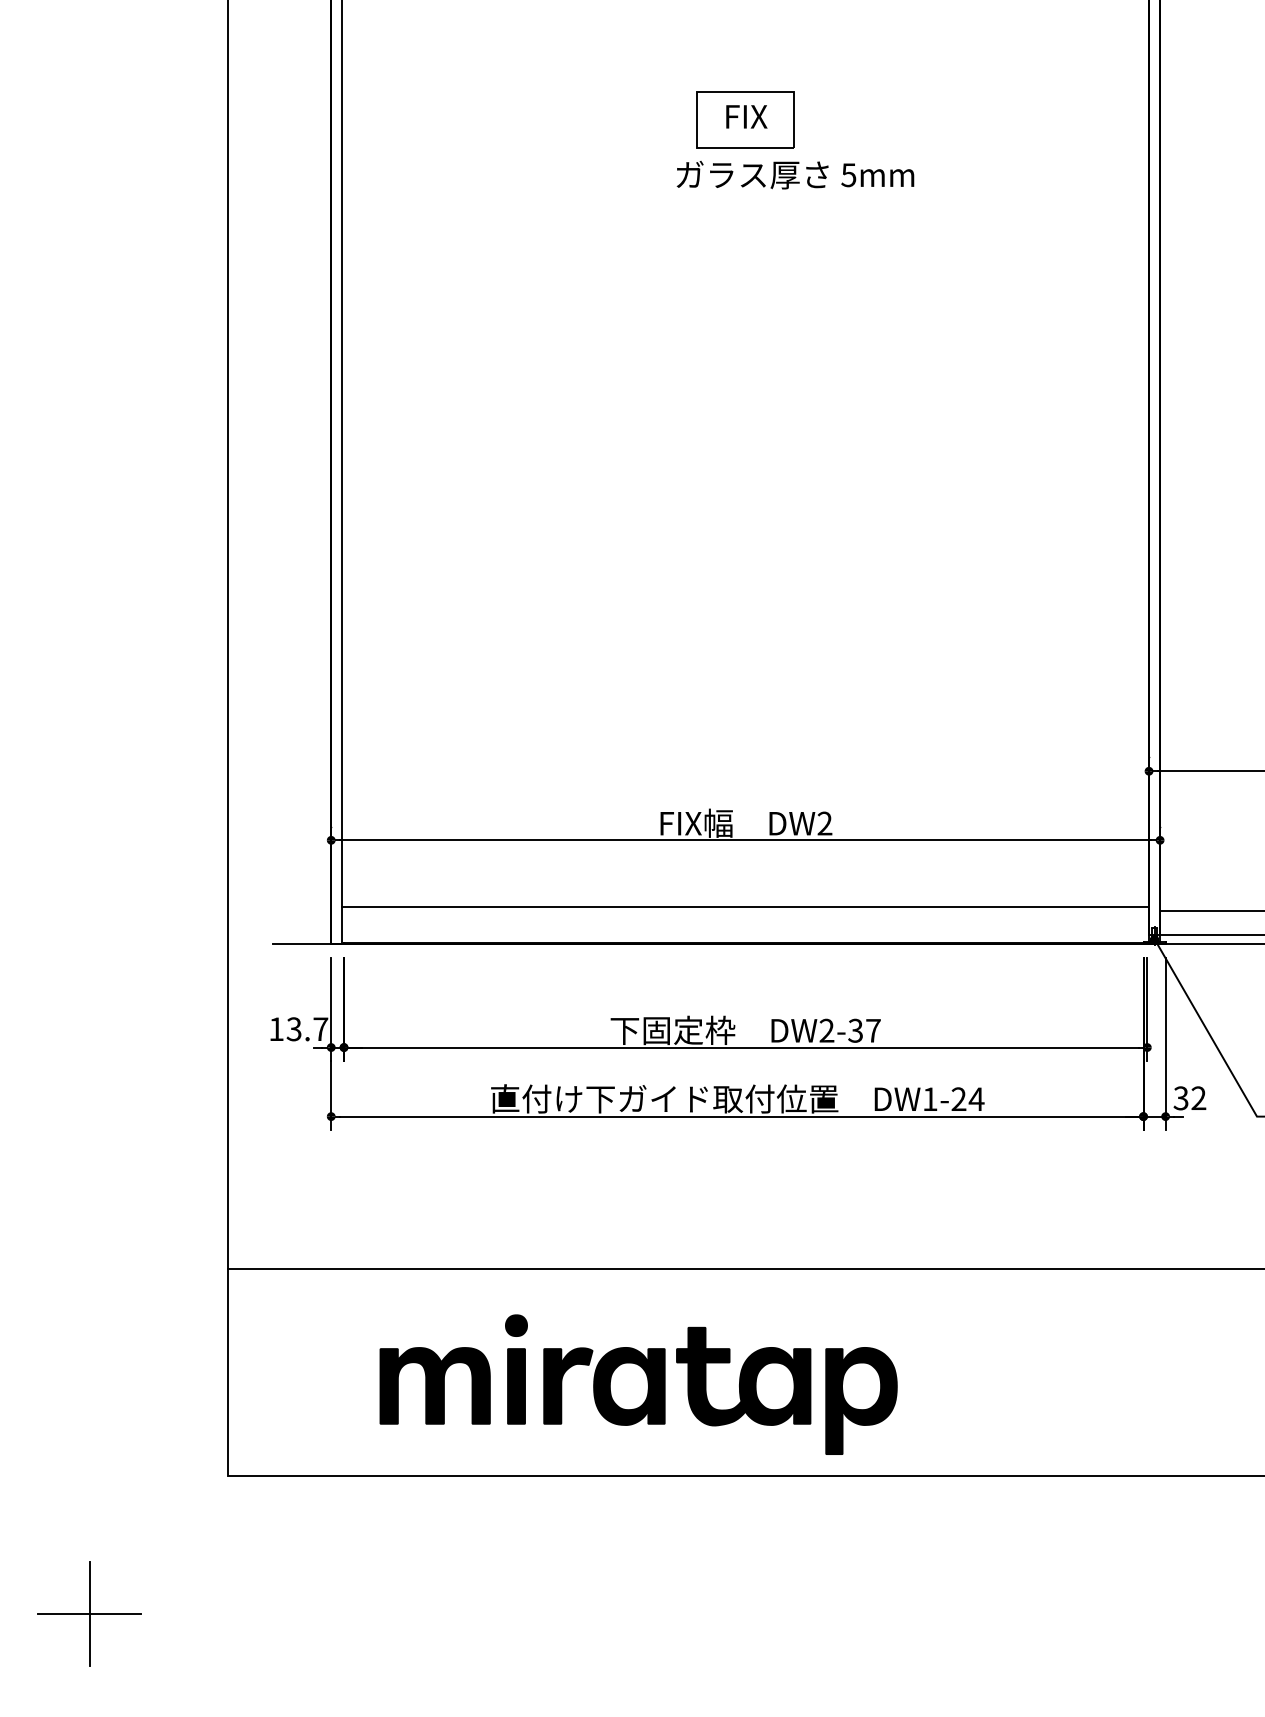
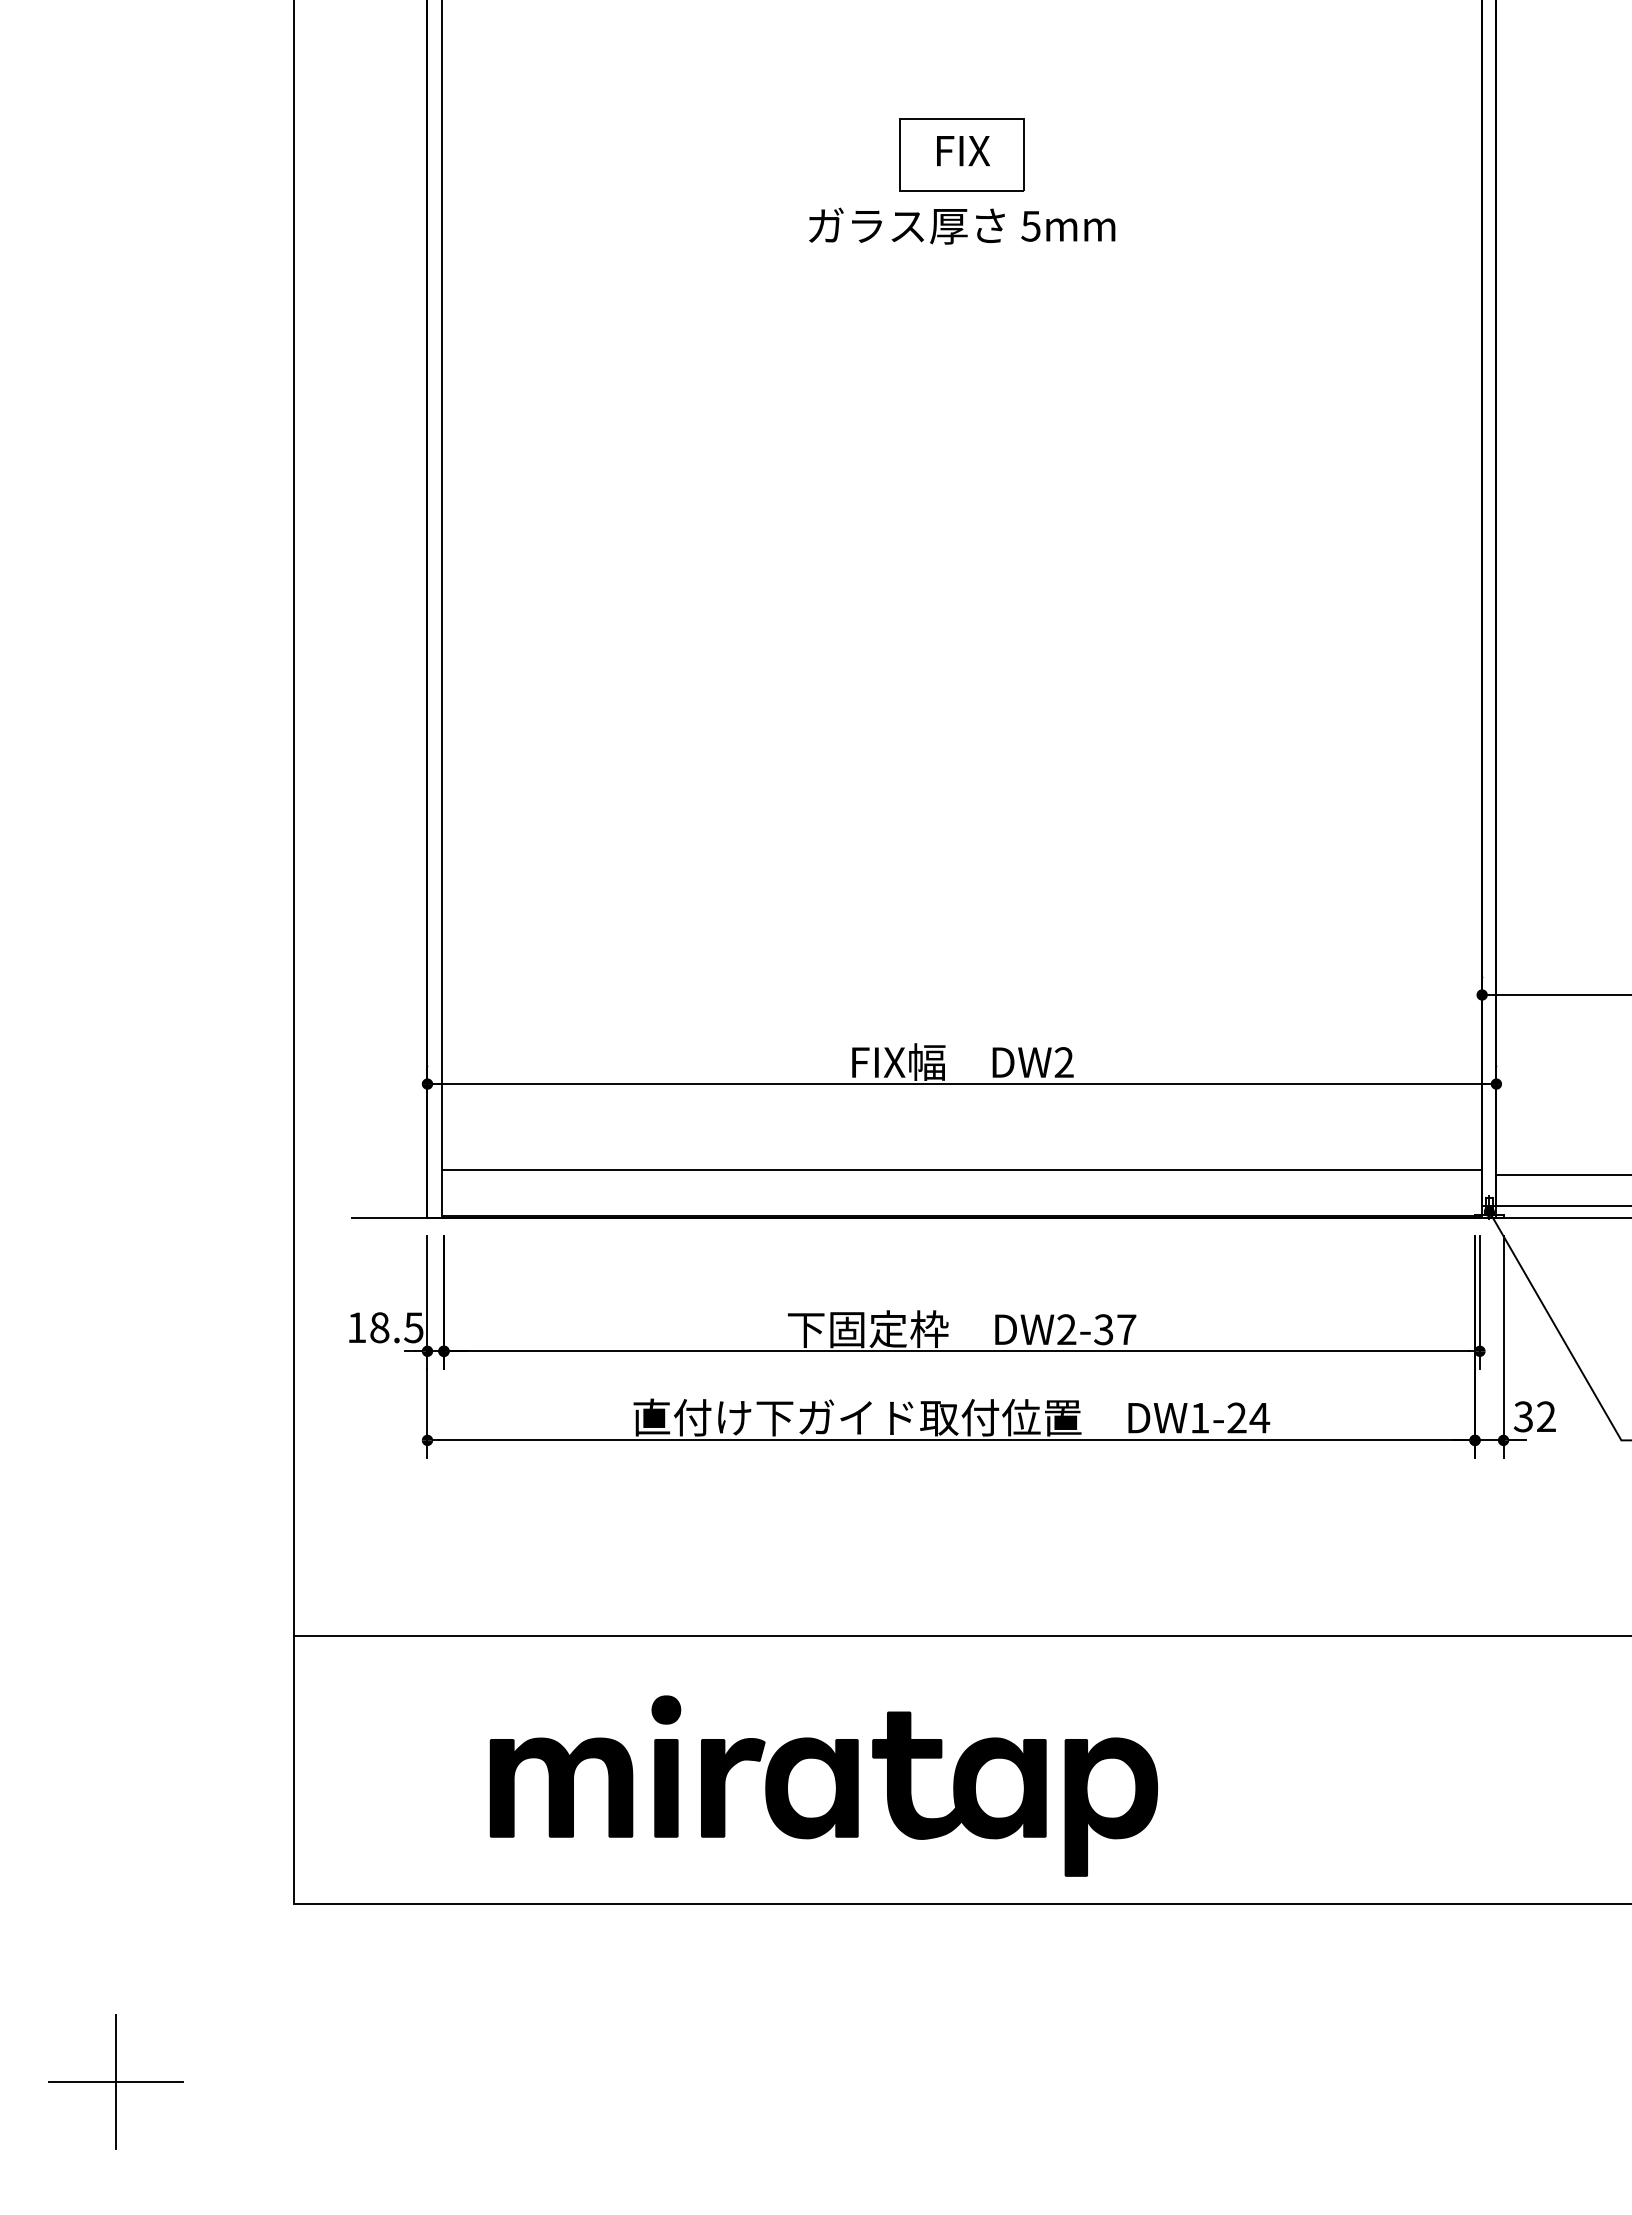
text: (795, 174) -> (962, 225), moved
text: (307, 1029) -> (396, 1327), 13.7 -> 18.5

